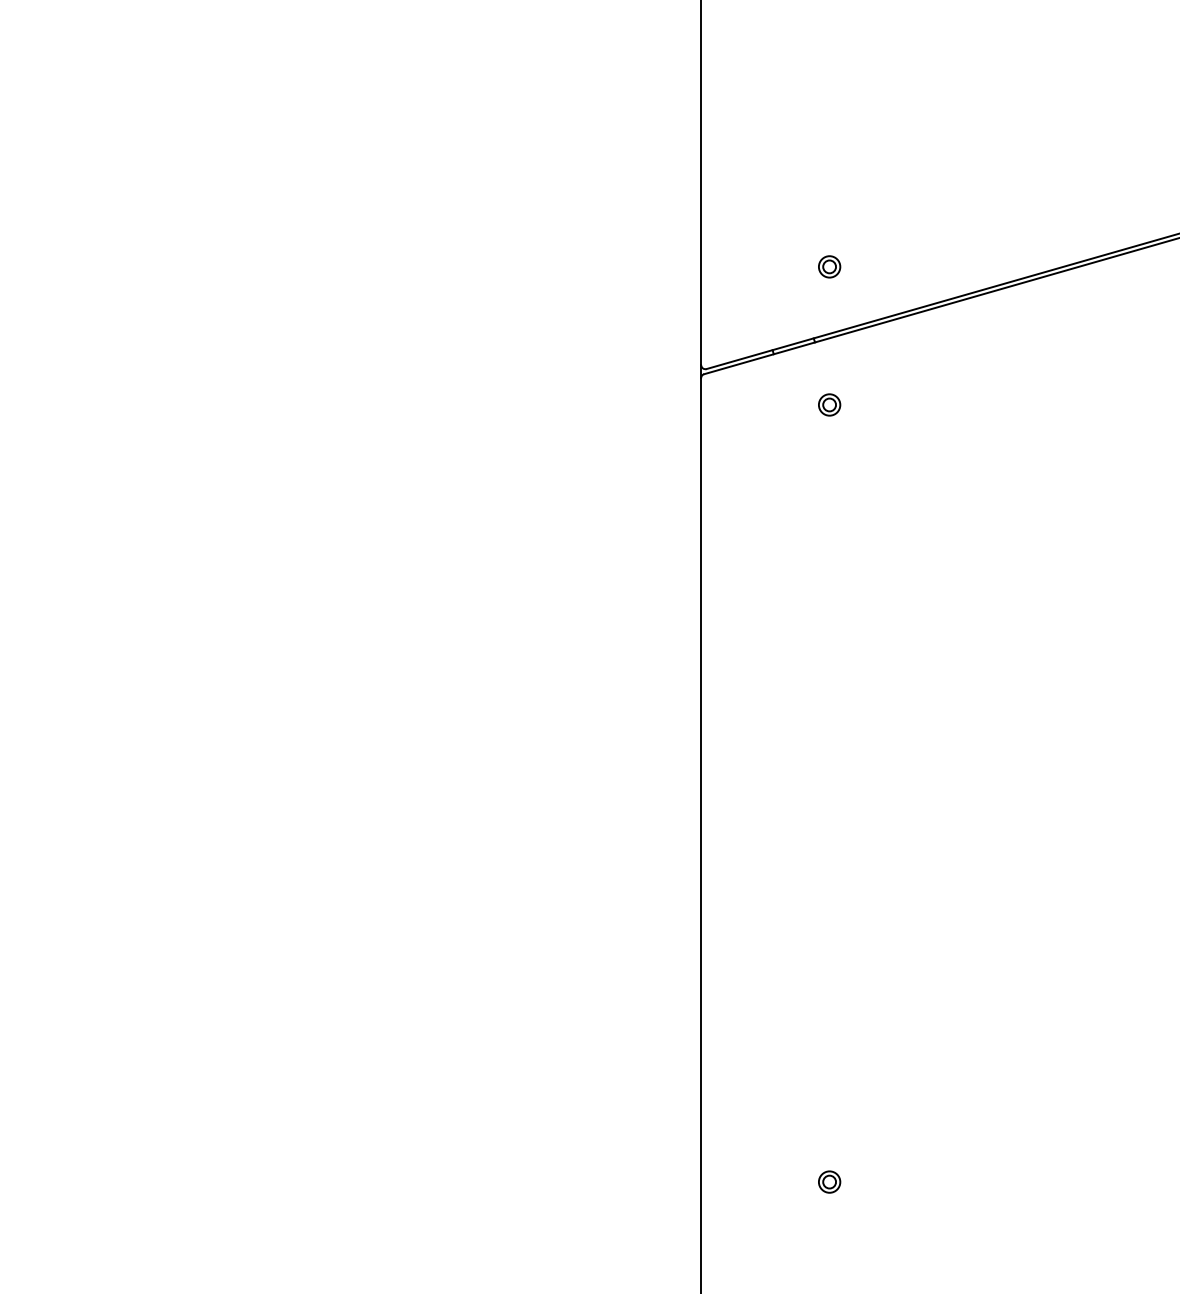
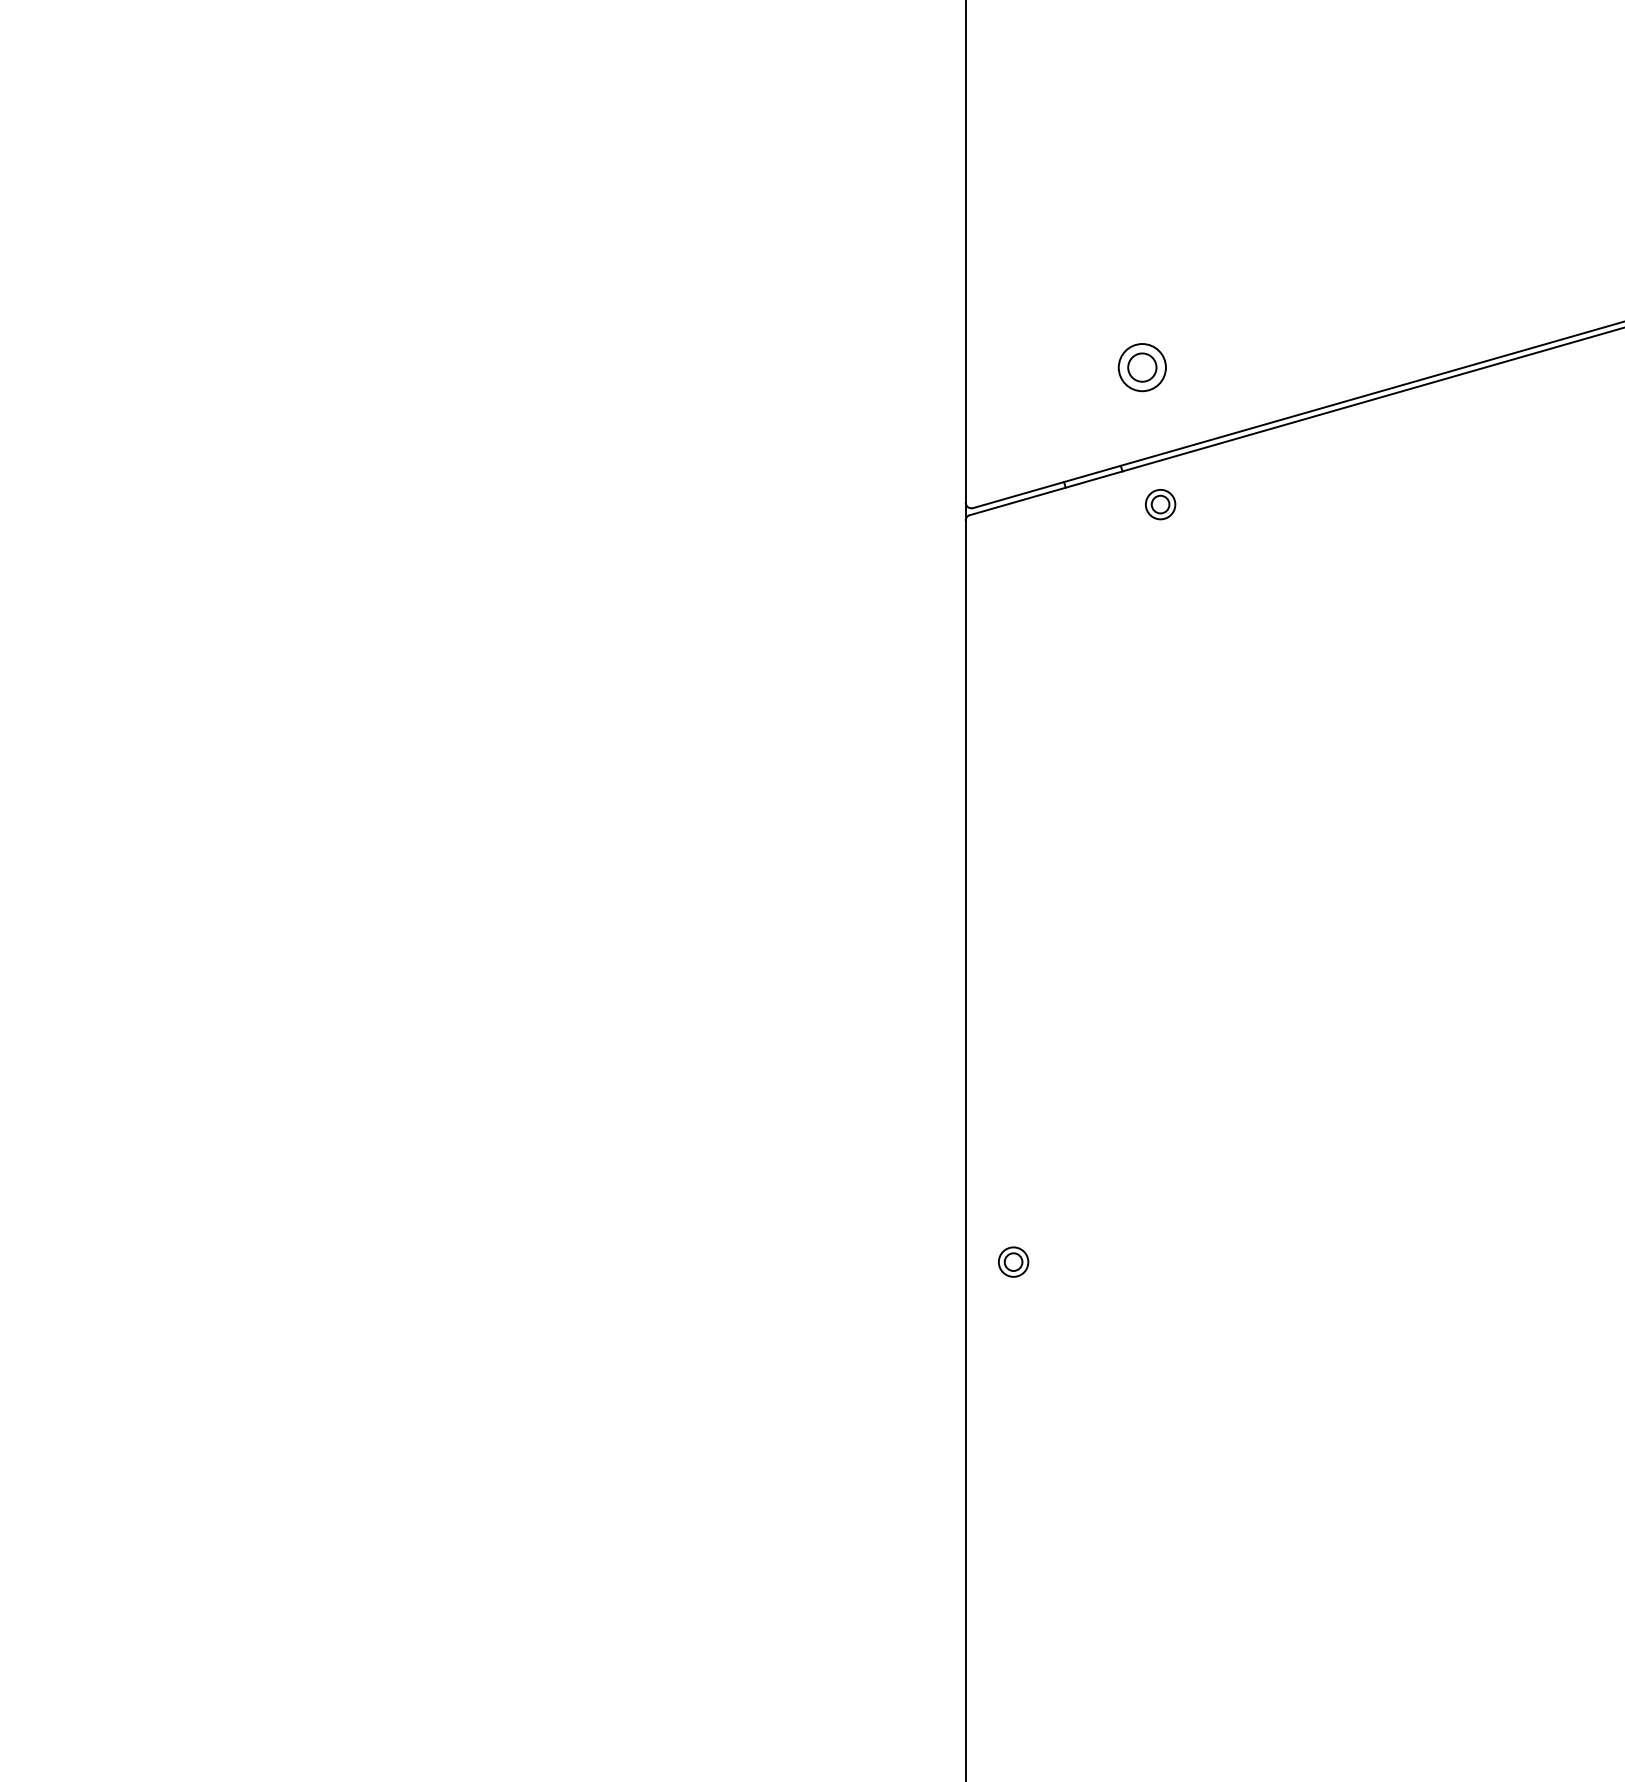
part: (829, 266) -> (1142, 366), size x1.6
part: (829, 404) -> (1160, 504), moved
part: (829, 1181) -> (1013, 1261), moved

